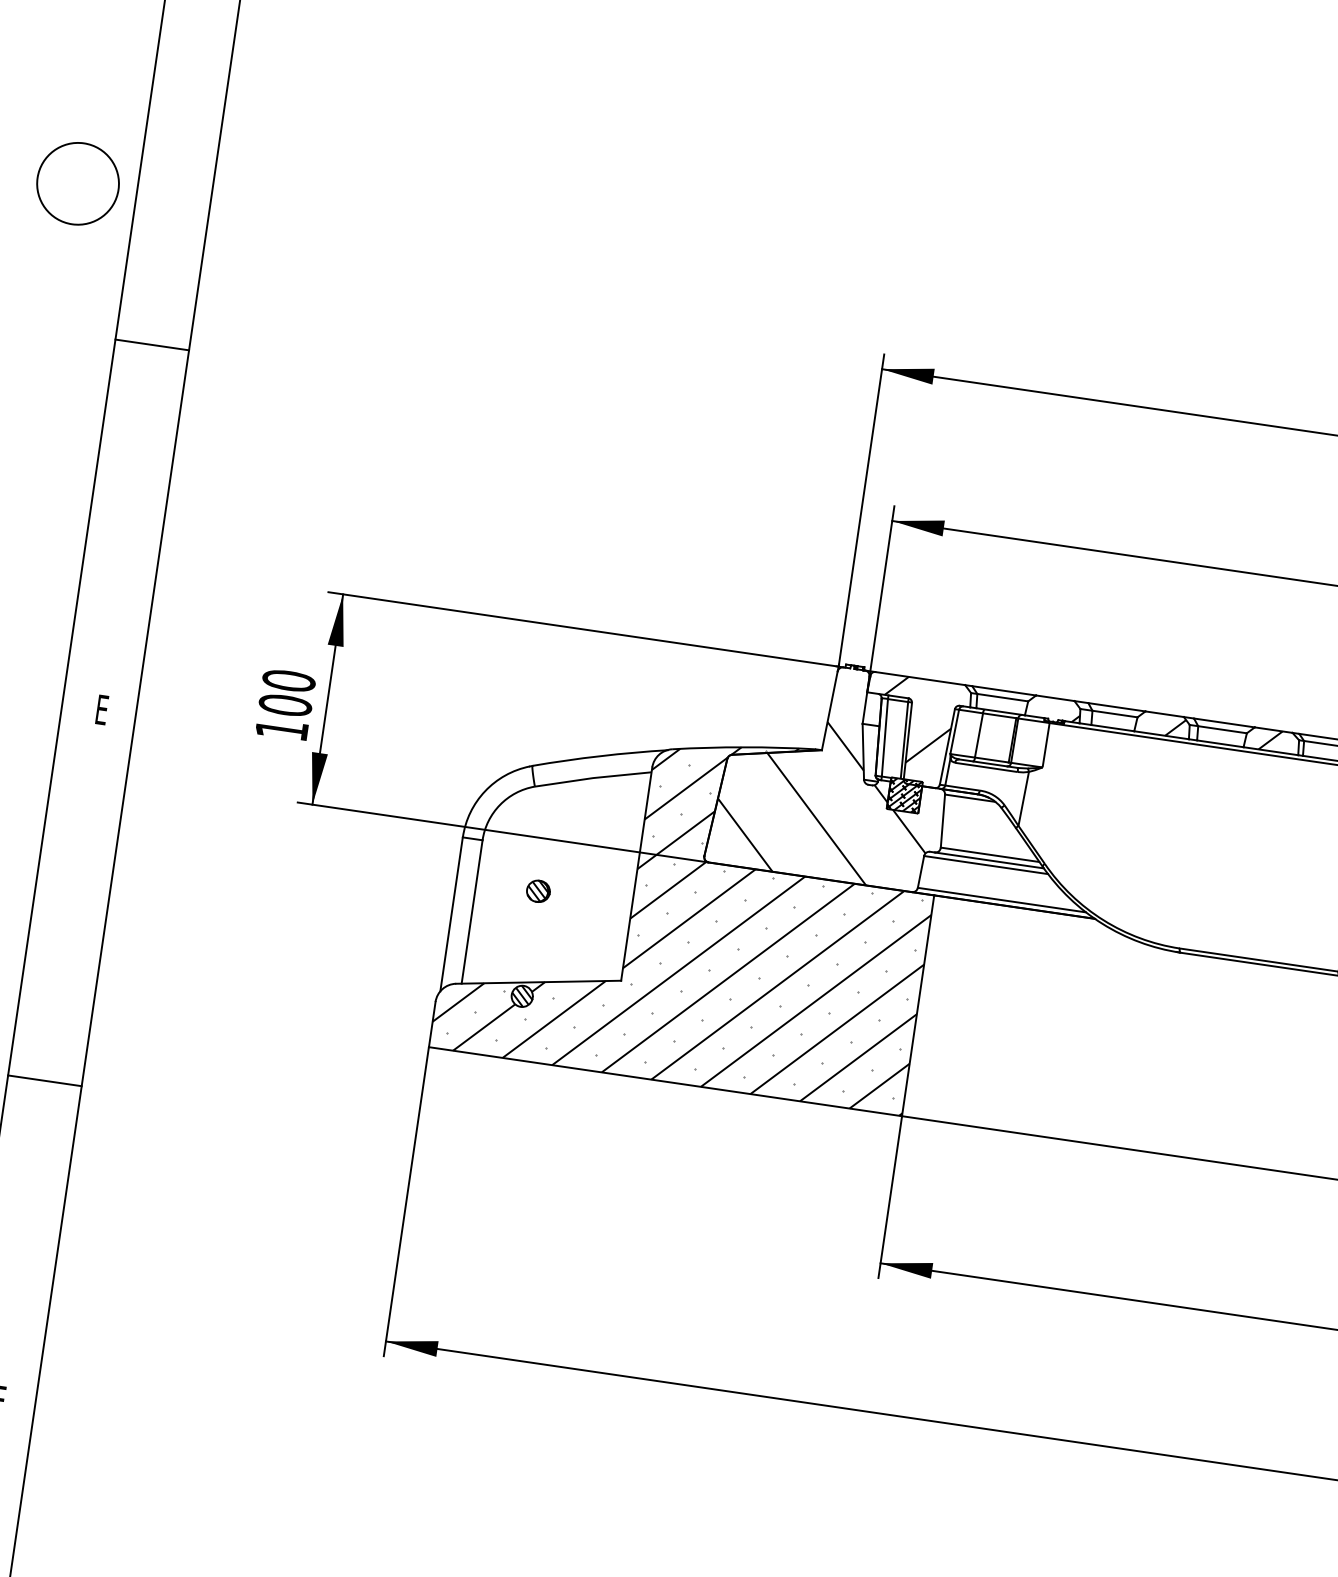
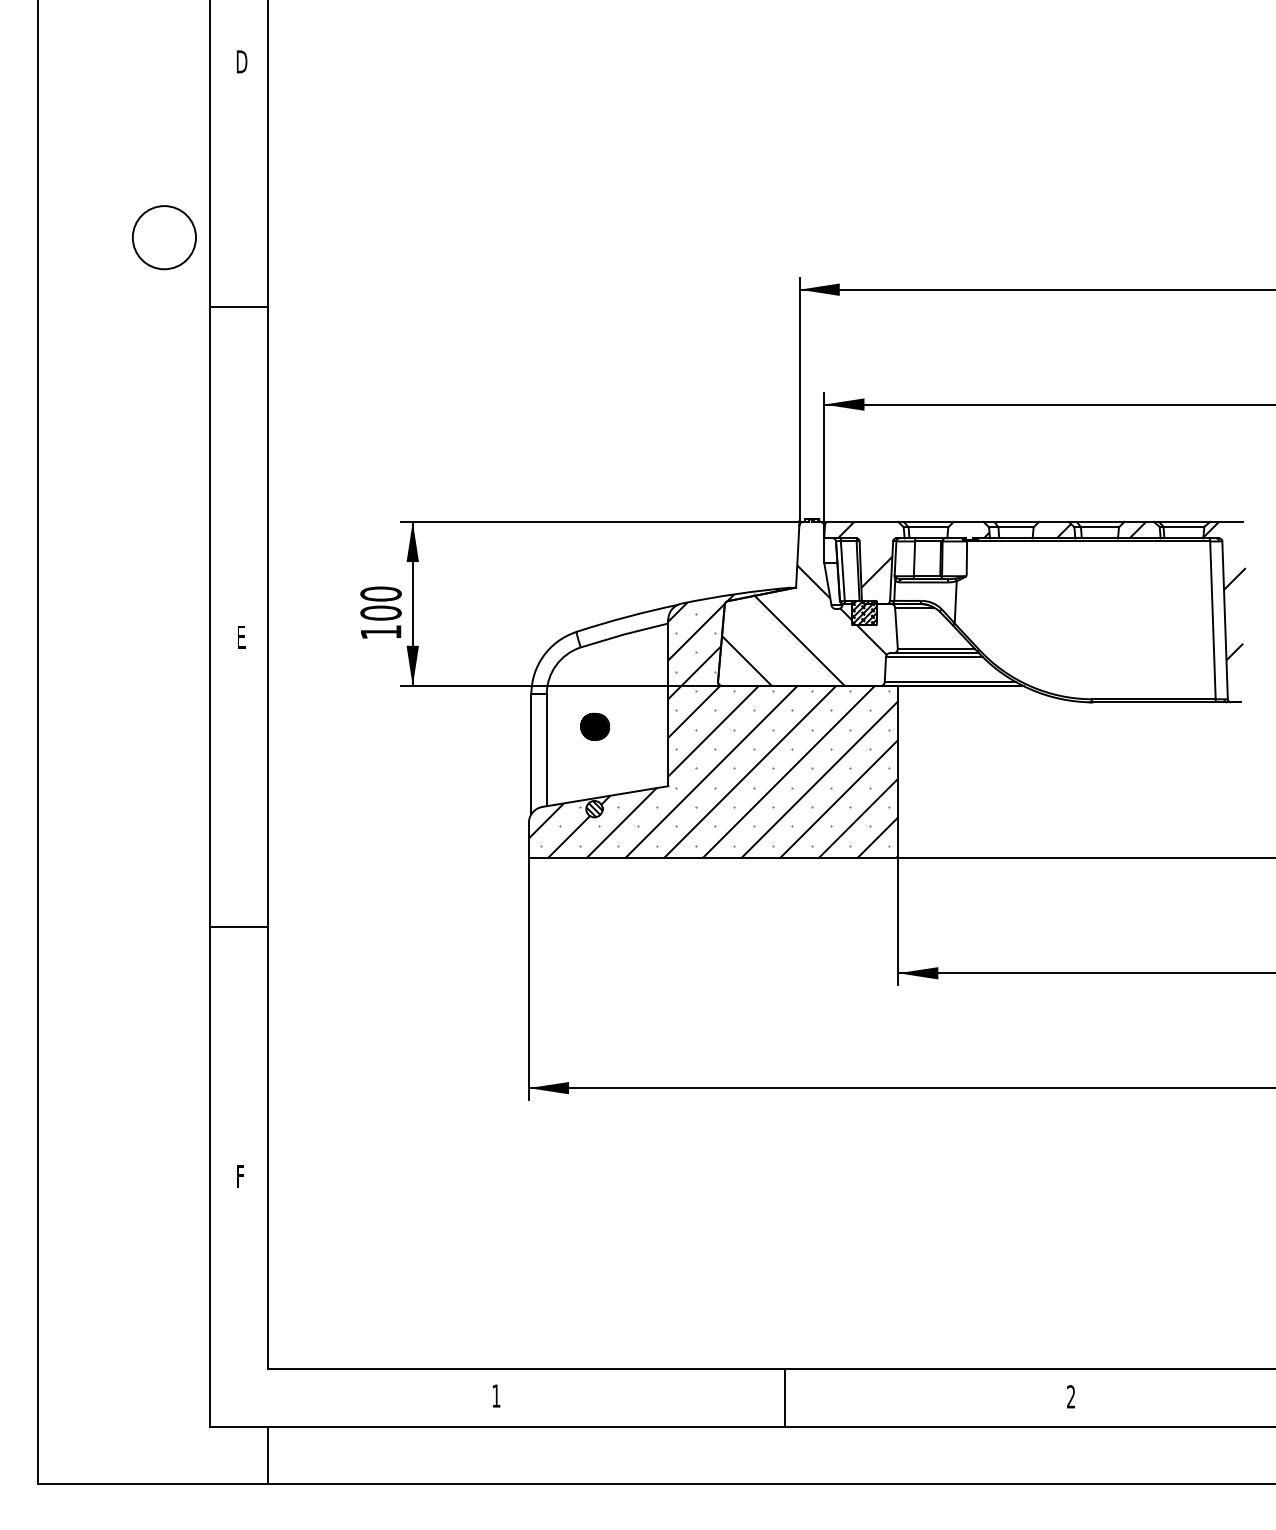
line: (151, 344) -> (238, 306), moved
part: (537, 891) -> (594, 727), size x1.6

